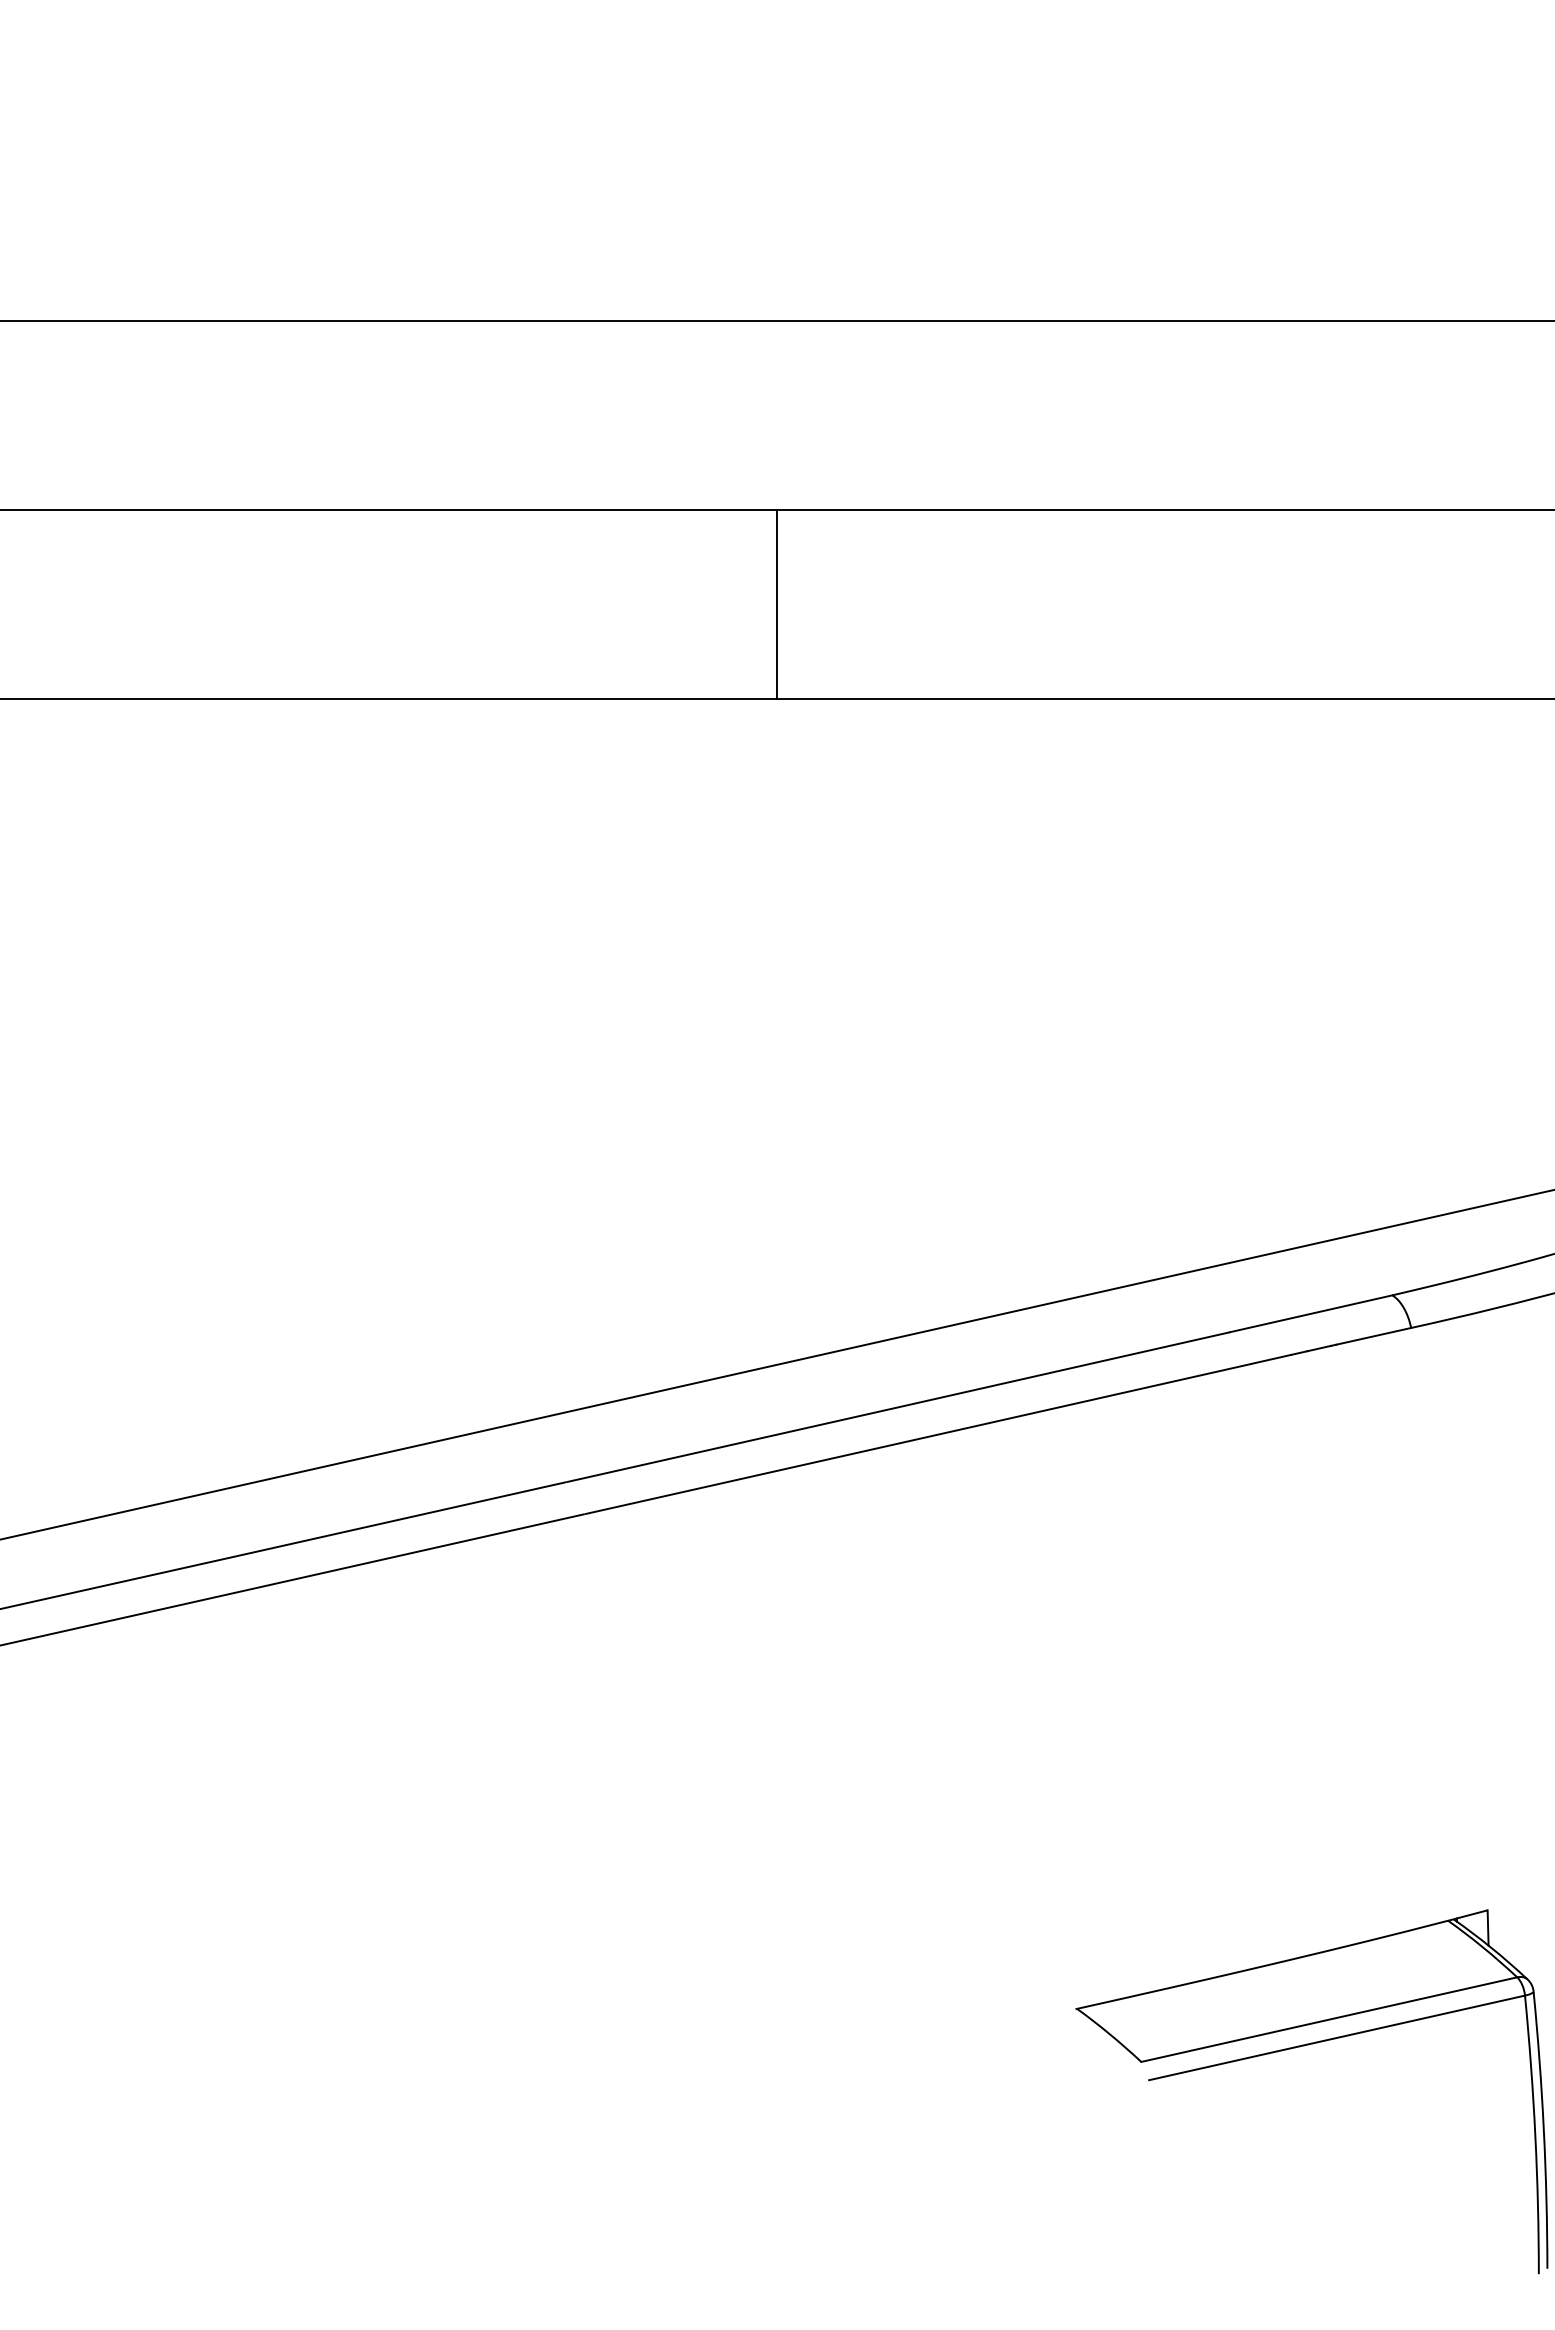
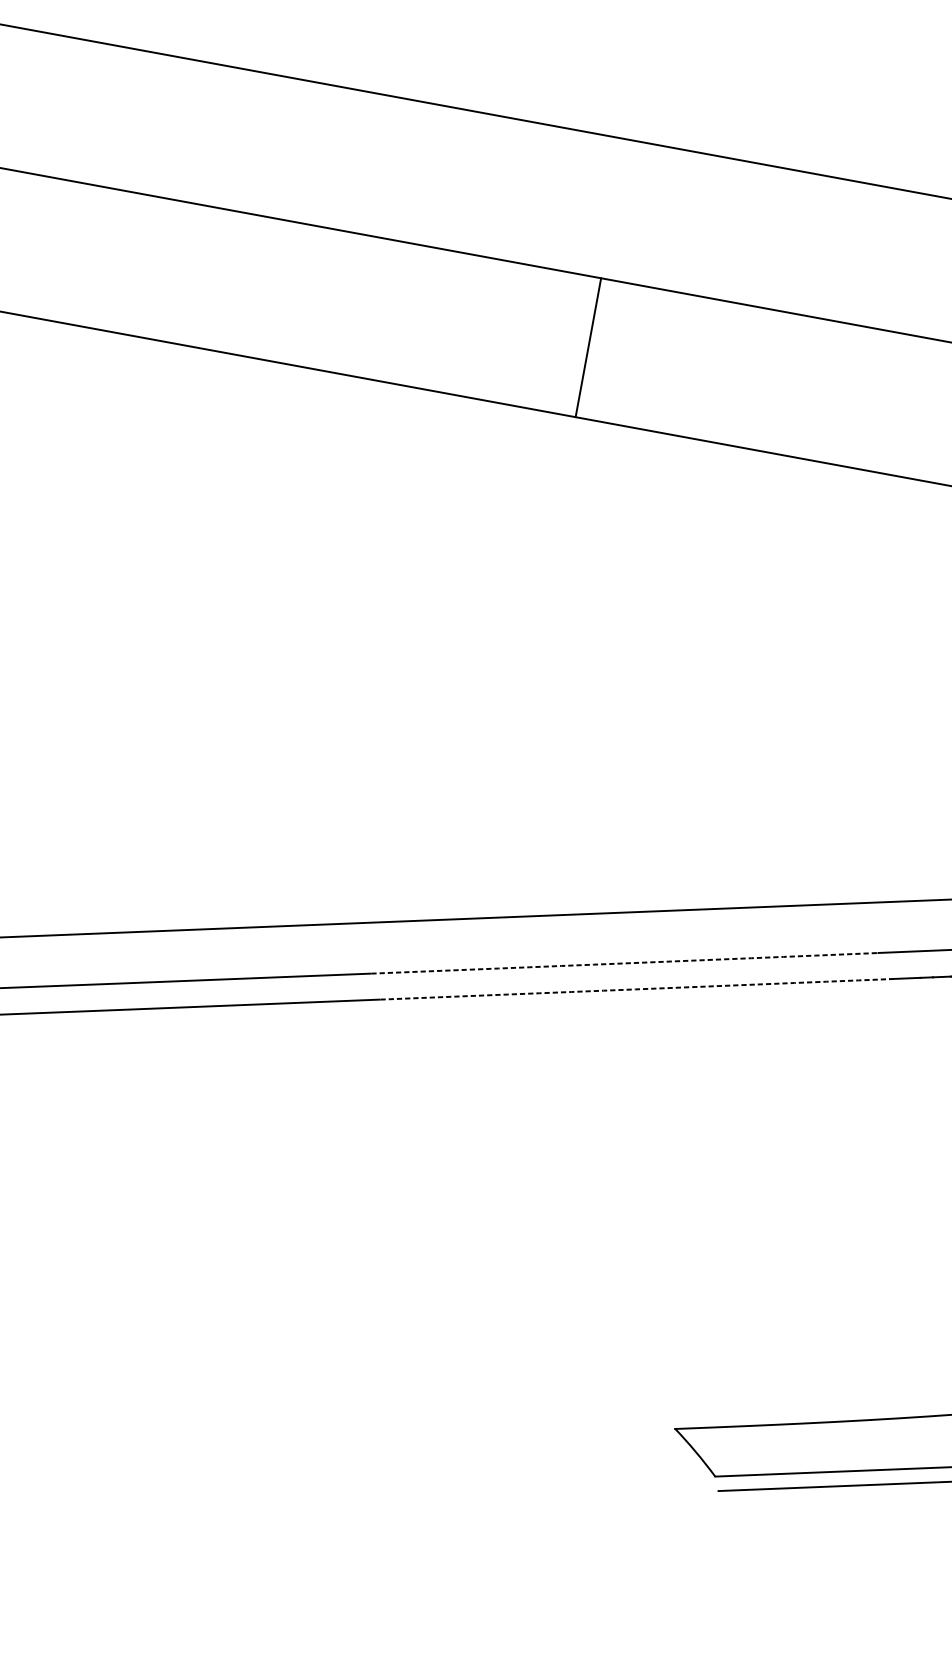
line: (776, 604) -> (588, 347), moved
arc: (898, 1407) -> (625, 963), solid -> dashed
arc: (918, 1439) -> (635, 989), solid -> dashed

